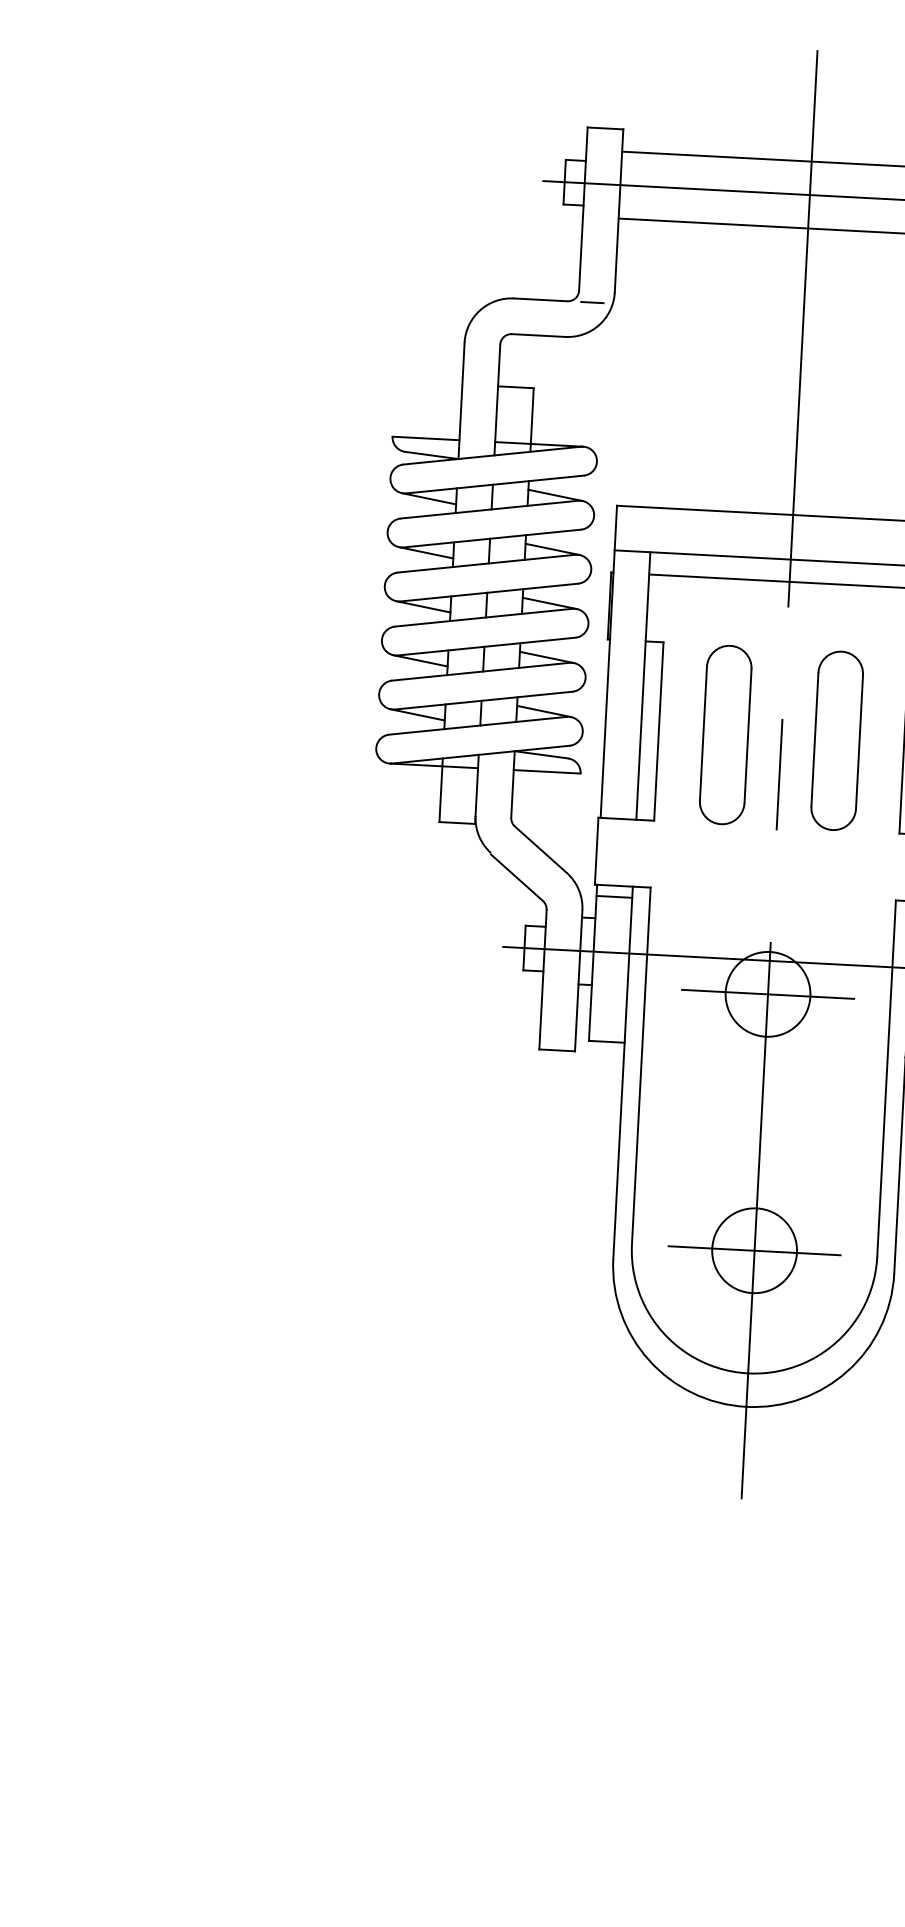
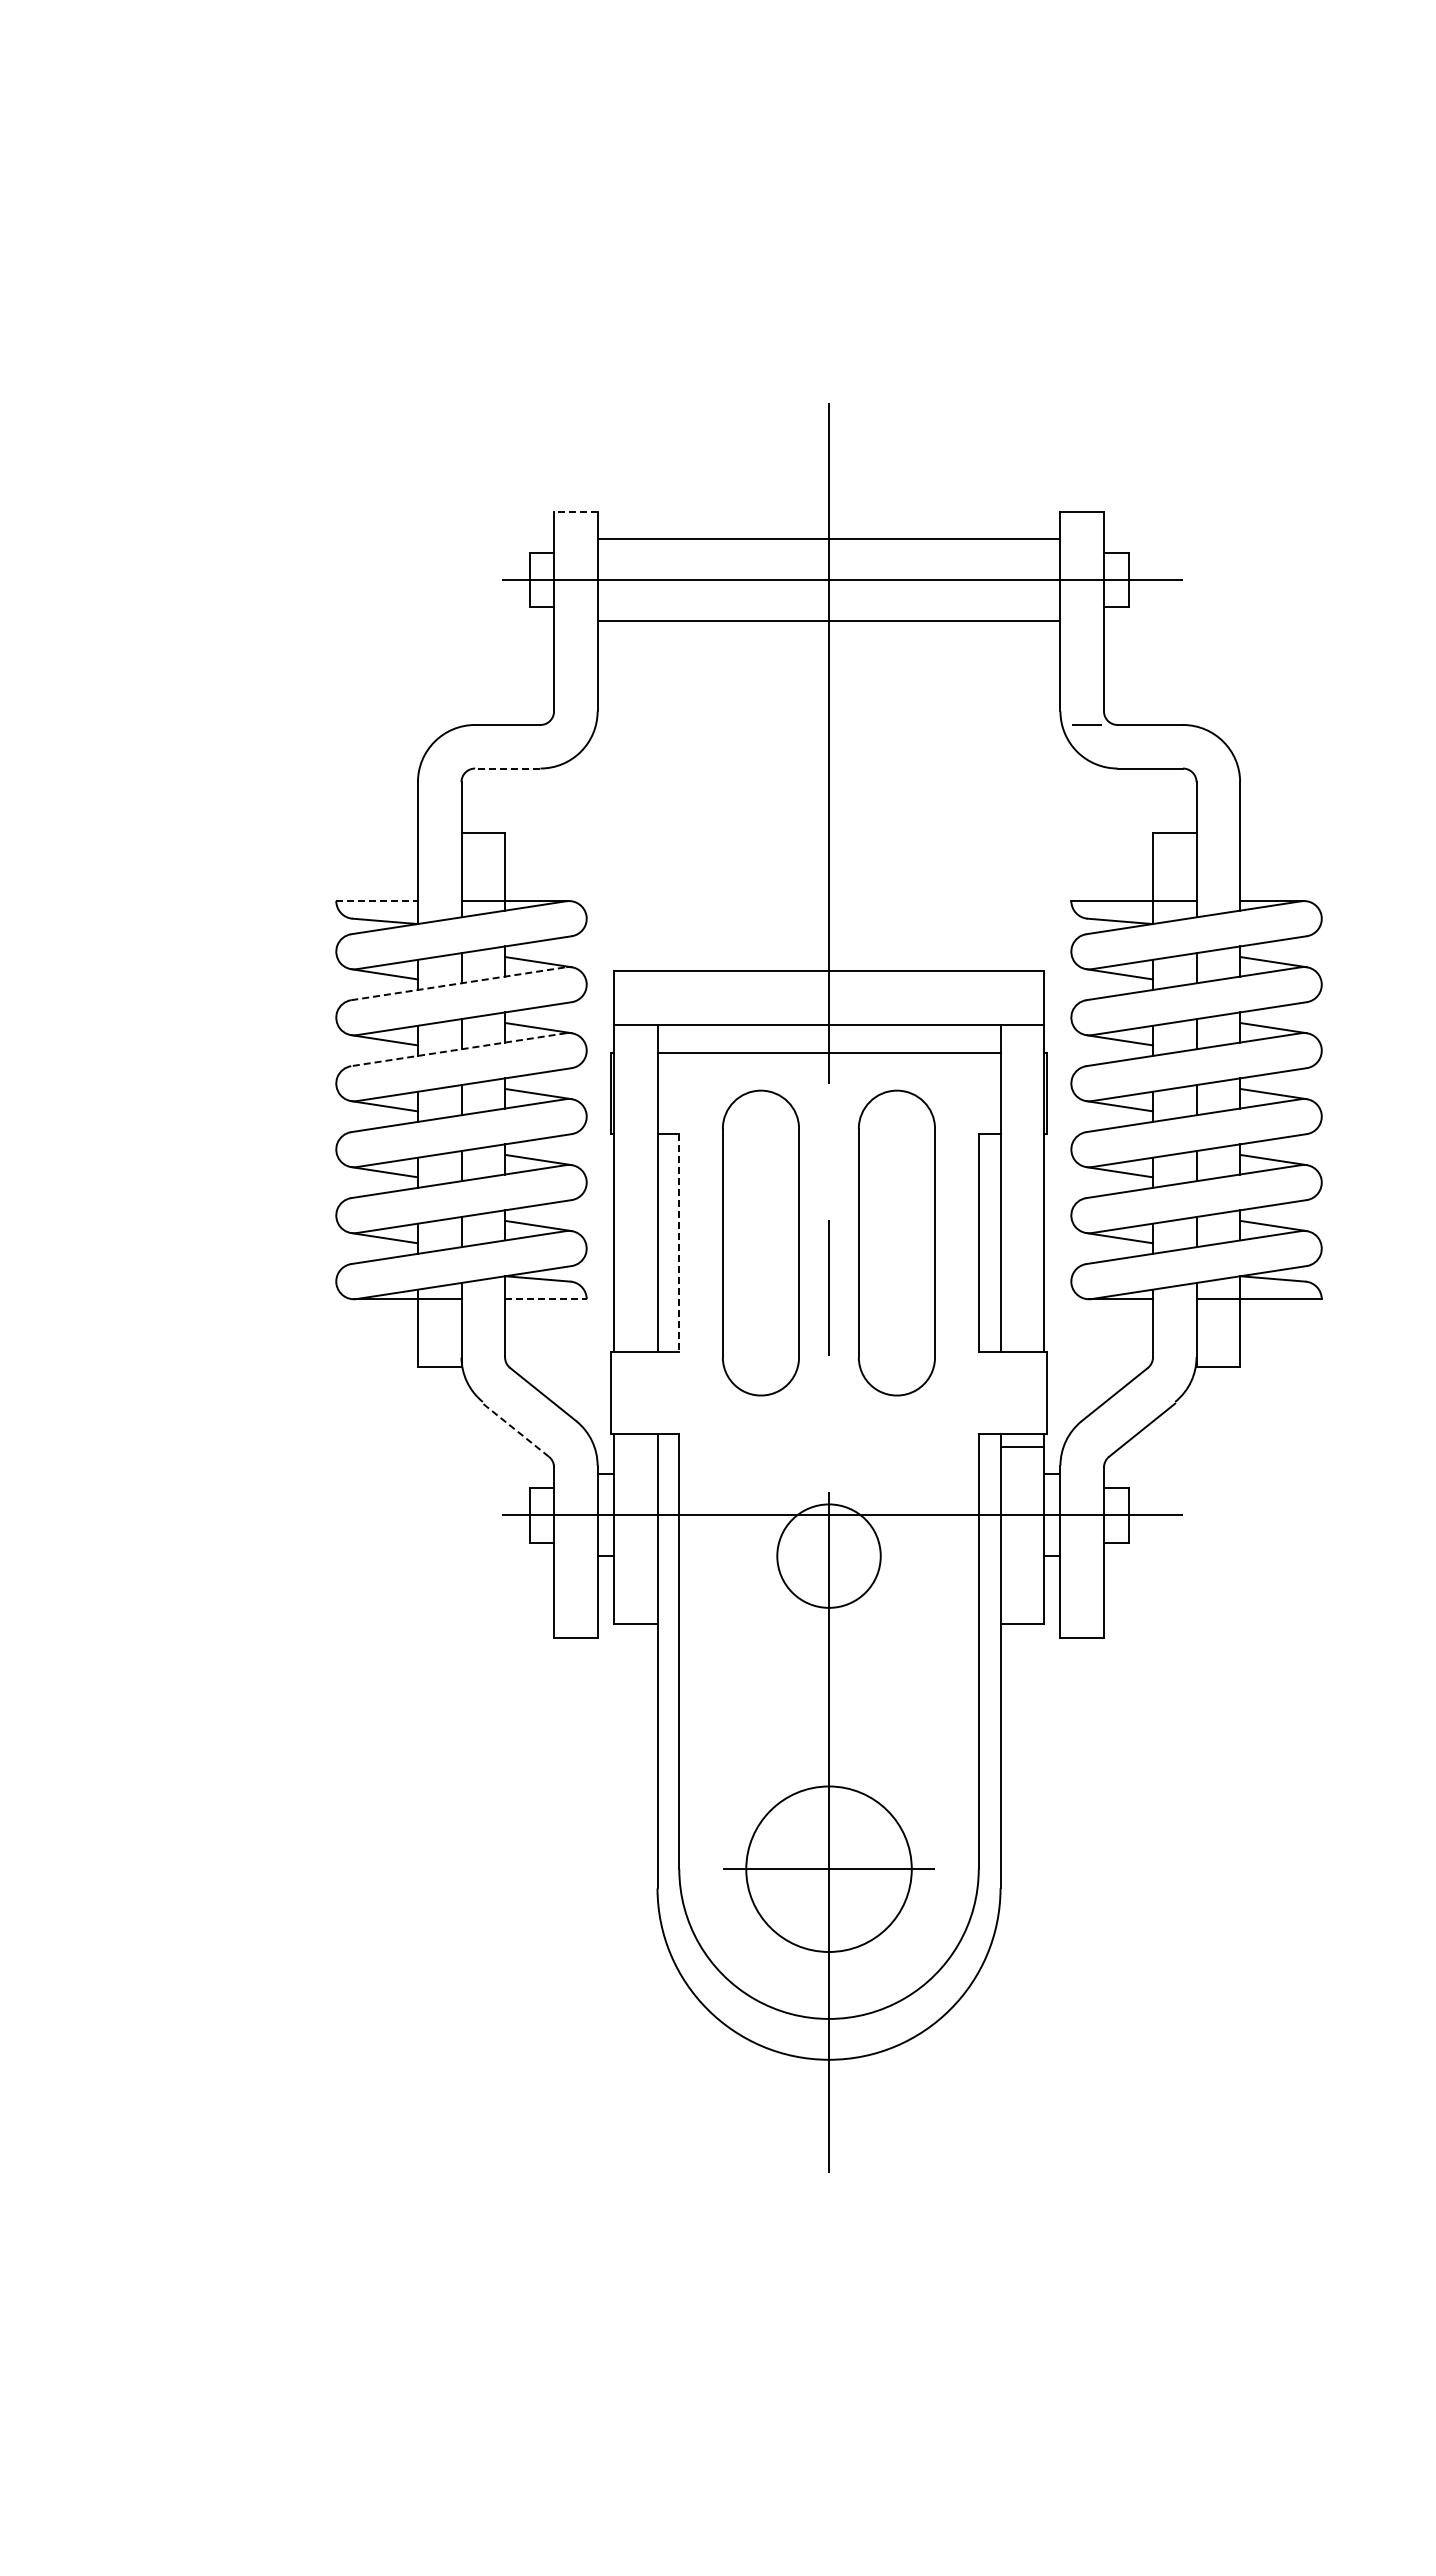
line: (605, 128) -> (575, 512), solid -> dashed
line: (591, 302) -> (570, 724), removed
line: (538, 335) -> (507, 768), solid -> dashed
line: (426, 438) -> (377, 901), solid -> dashed
line: (489, 509) -> (458, 983), solid -> dashed
line: (486, 563) -> (458, 1049), solid -> dashed
line: (658, 731) -> (679, 1243), solid -> dashed
part: (725, 734) -> (760, 1242), size x1.4
part: (837, 740) -> (897, 1242), size x1.4
line: (546, 772) -> (545, 1299), solid -> dashed
line: (516, 877) -> (515, 1429), solid -> dashed
line: (614, 897) -> (635, 1447), removed
line: (767, 994) -> (828, 1556), removed
circle: (754, 1250) -> (828, 1868), size x1.6

